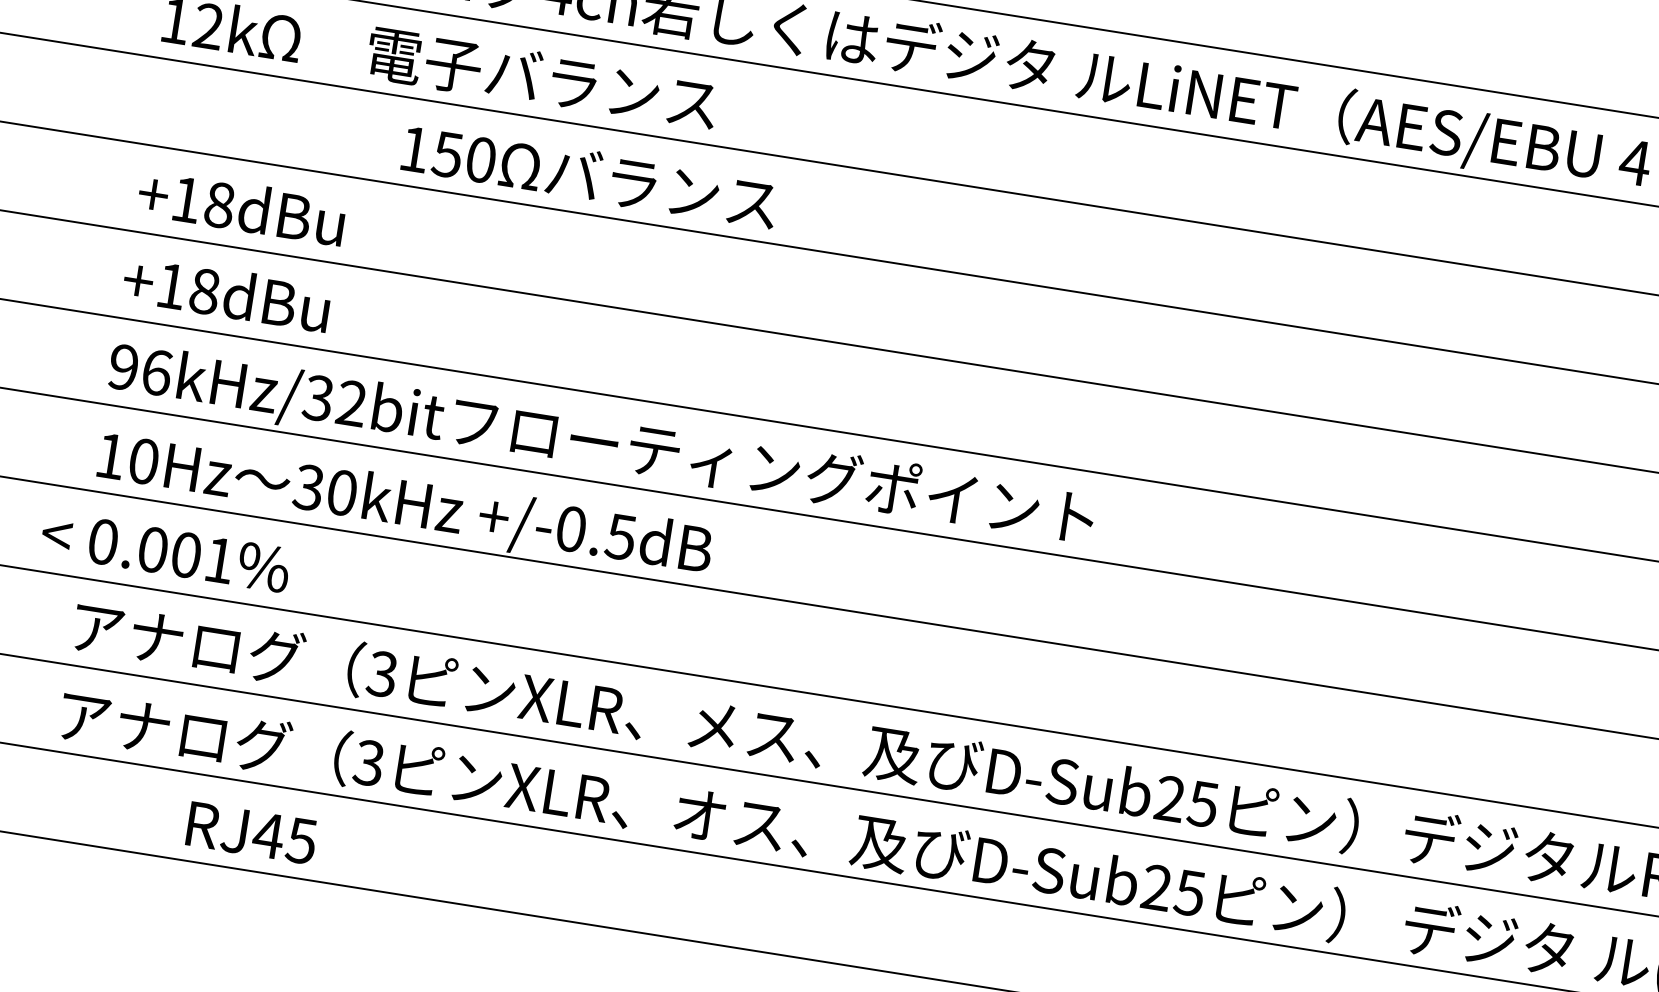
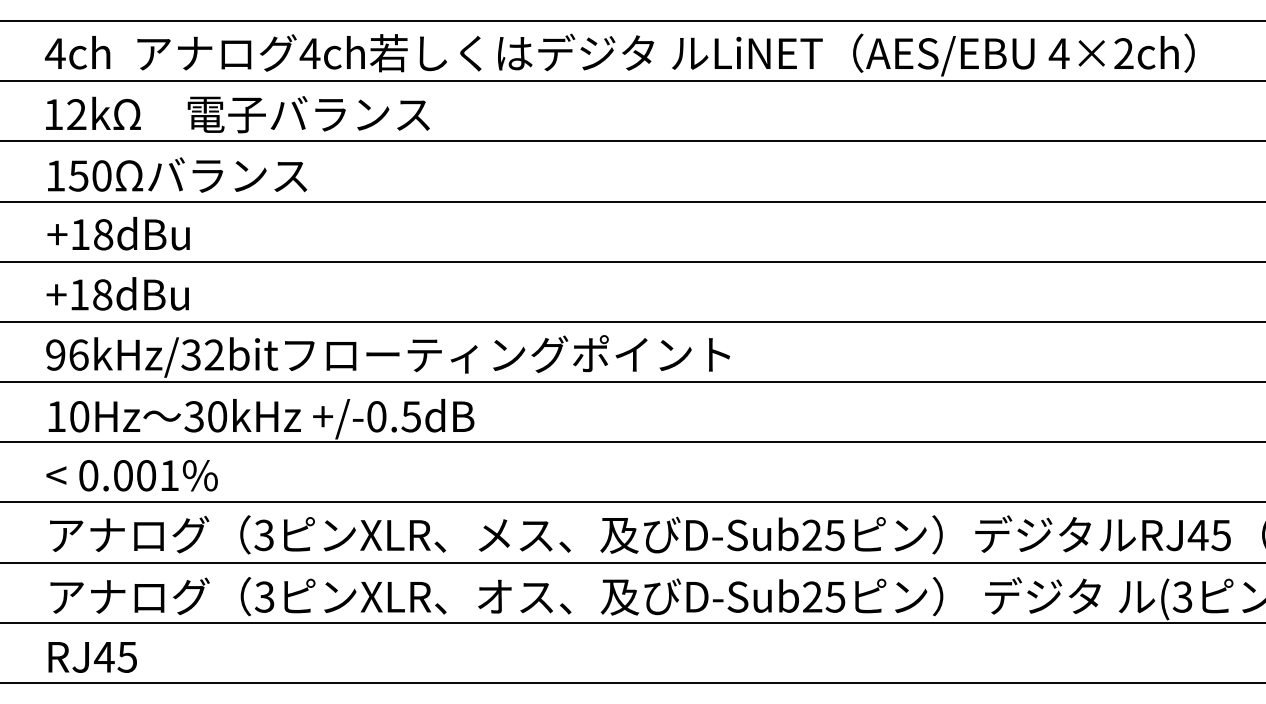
text: (590, 175) -> (177, 174), moved
text: (164, 551) -> (131, 475), moved
text: (251, 833) -> (92, 657), moved

